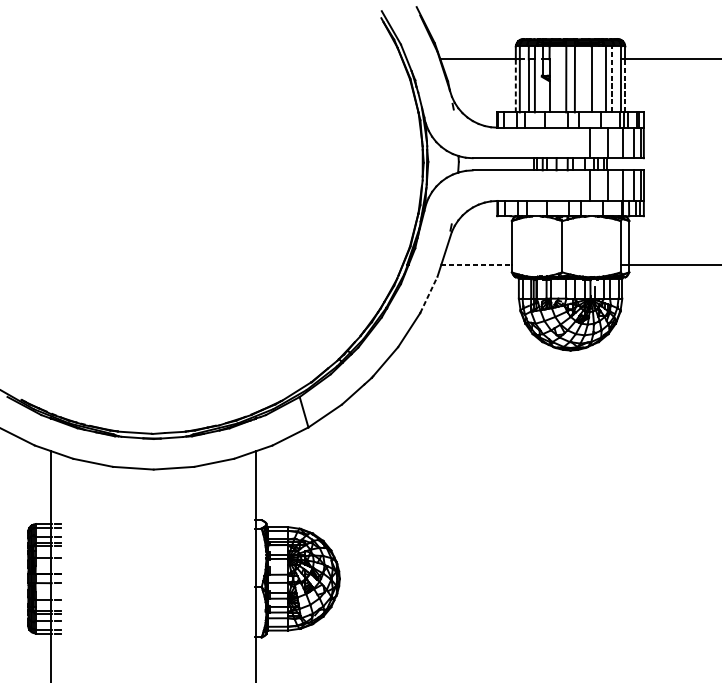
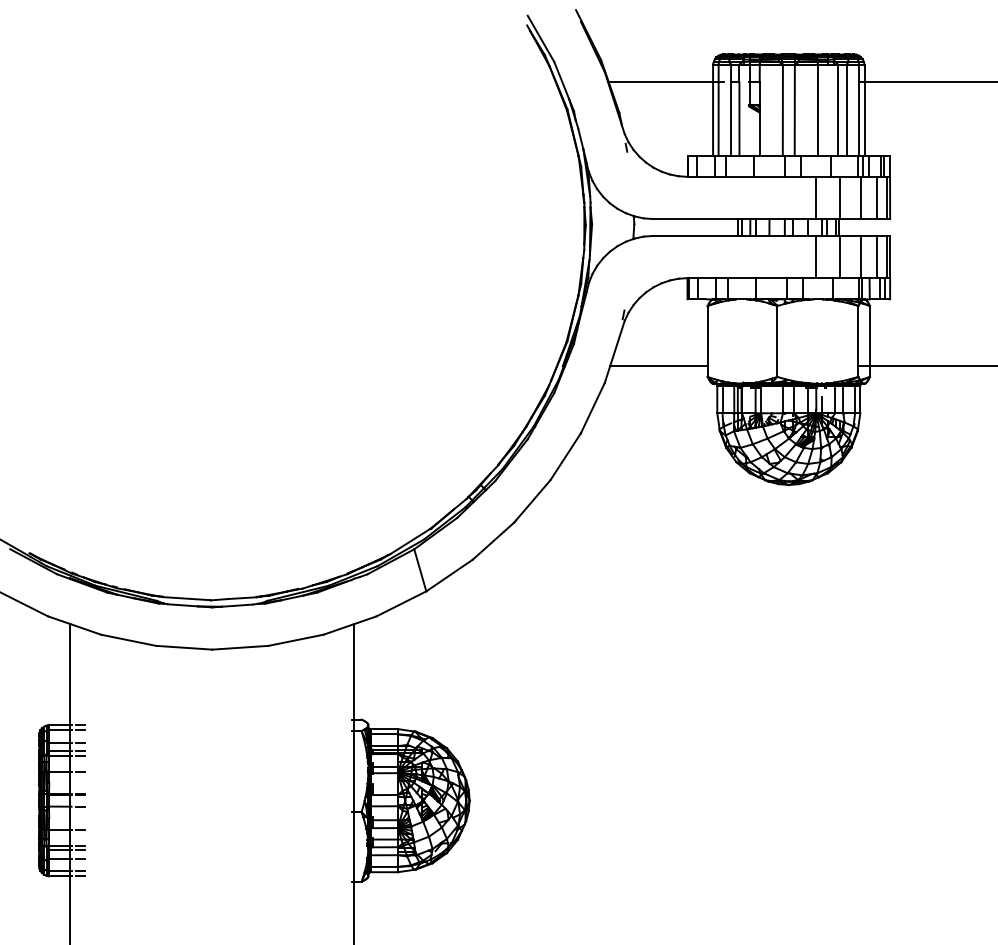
line: (612, 79) -> (846, 110), dashed -> solid
line: (516, 86) -> (713, 119), dashed -> solid
line: (625, 86) -> (864, 119), dashed -> solid
line: (476, 264) -> (658, 366), dashed -> solid
line: (428, 295) -> (592, 408), dashed -> solid

